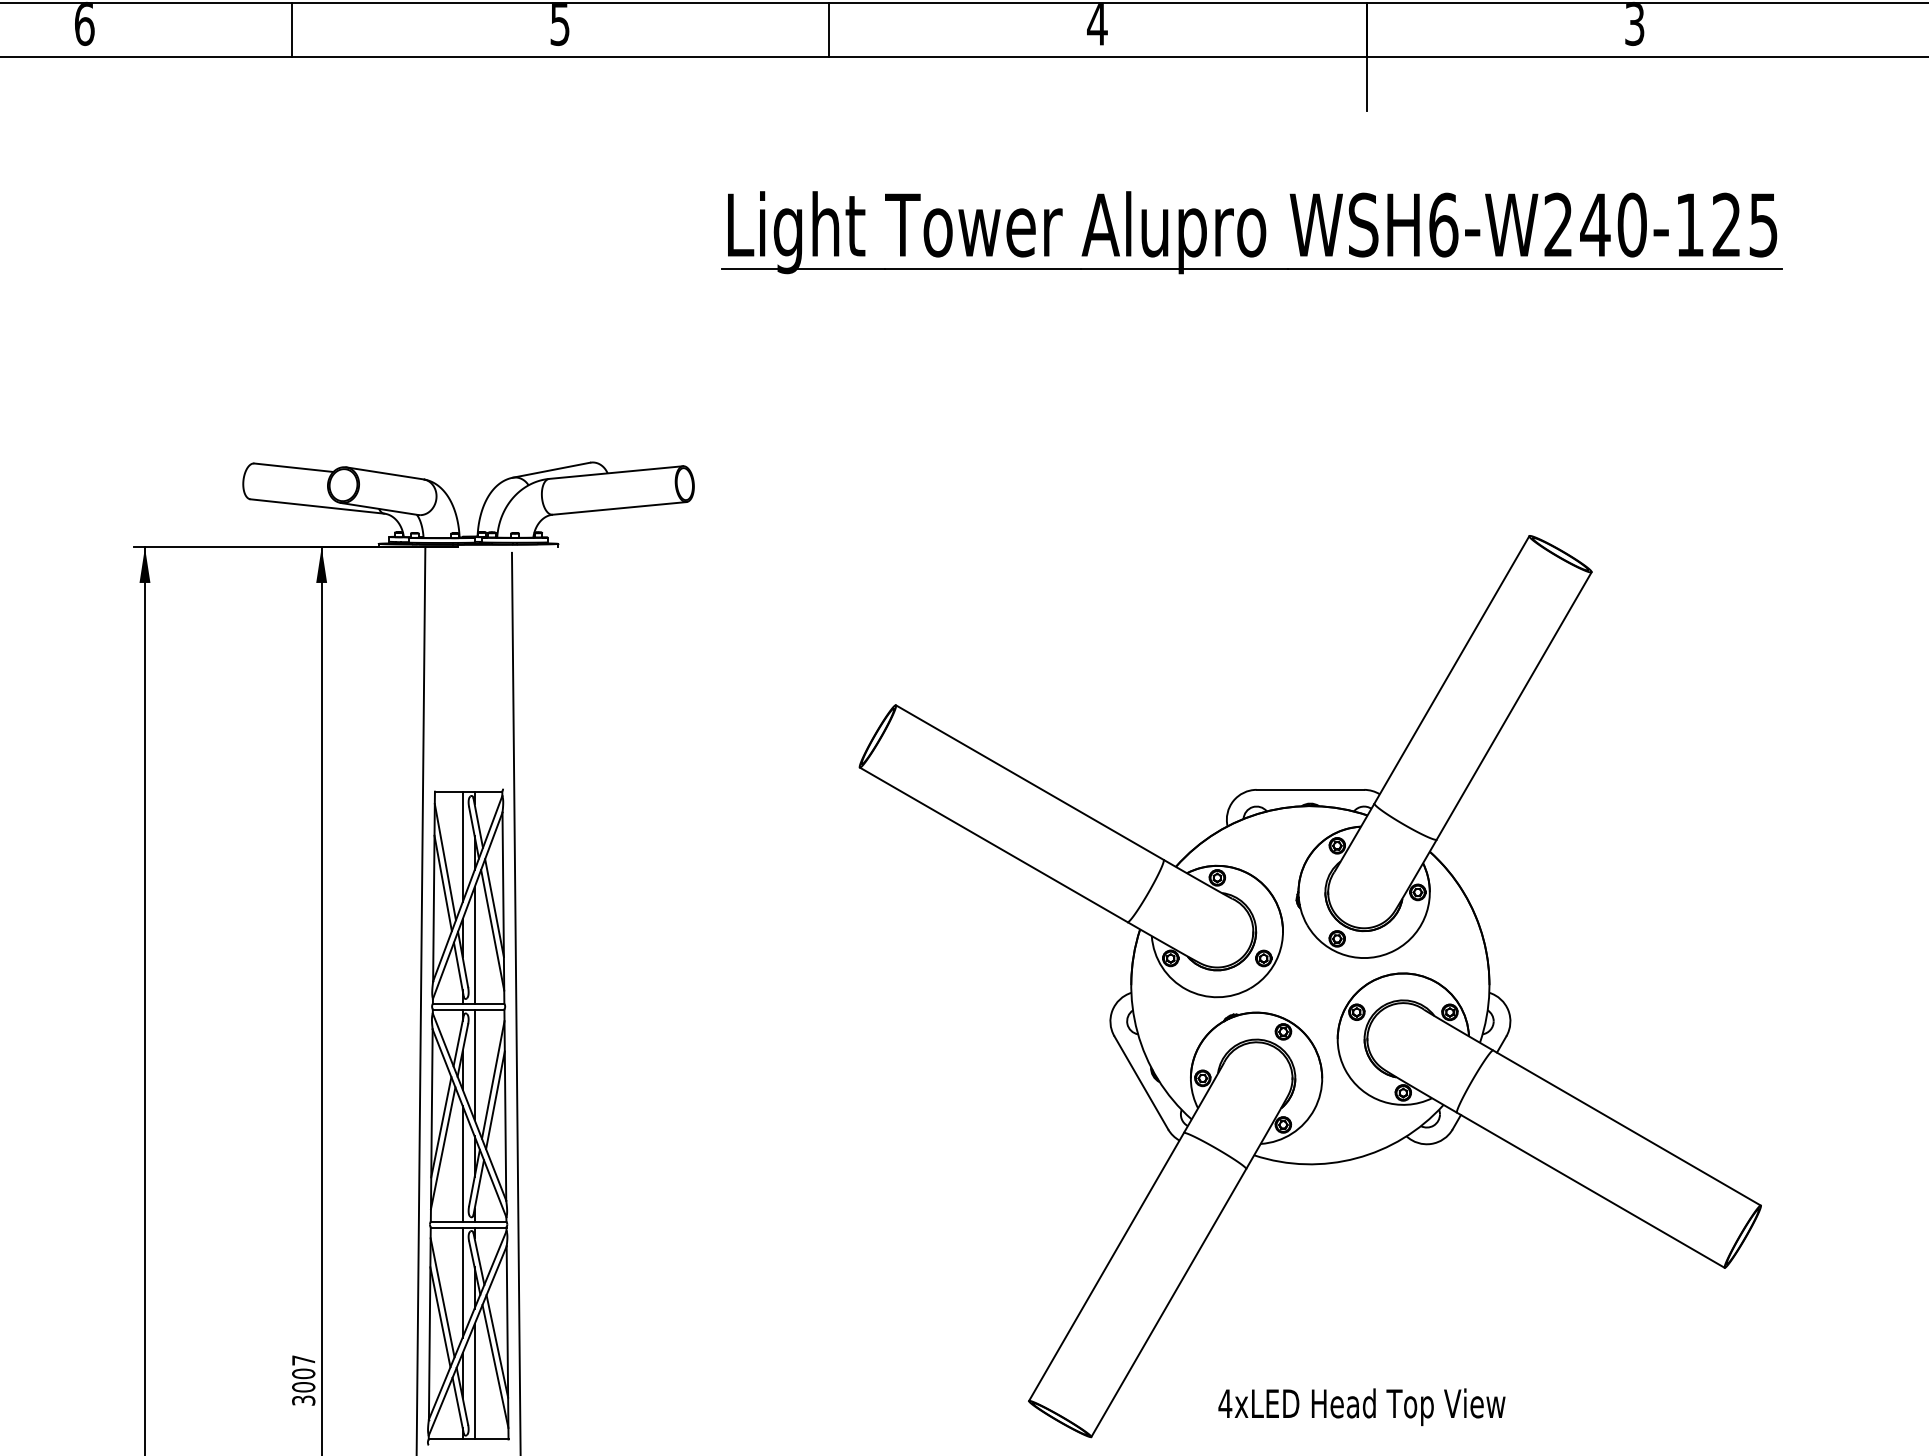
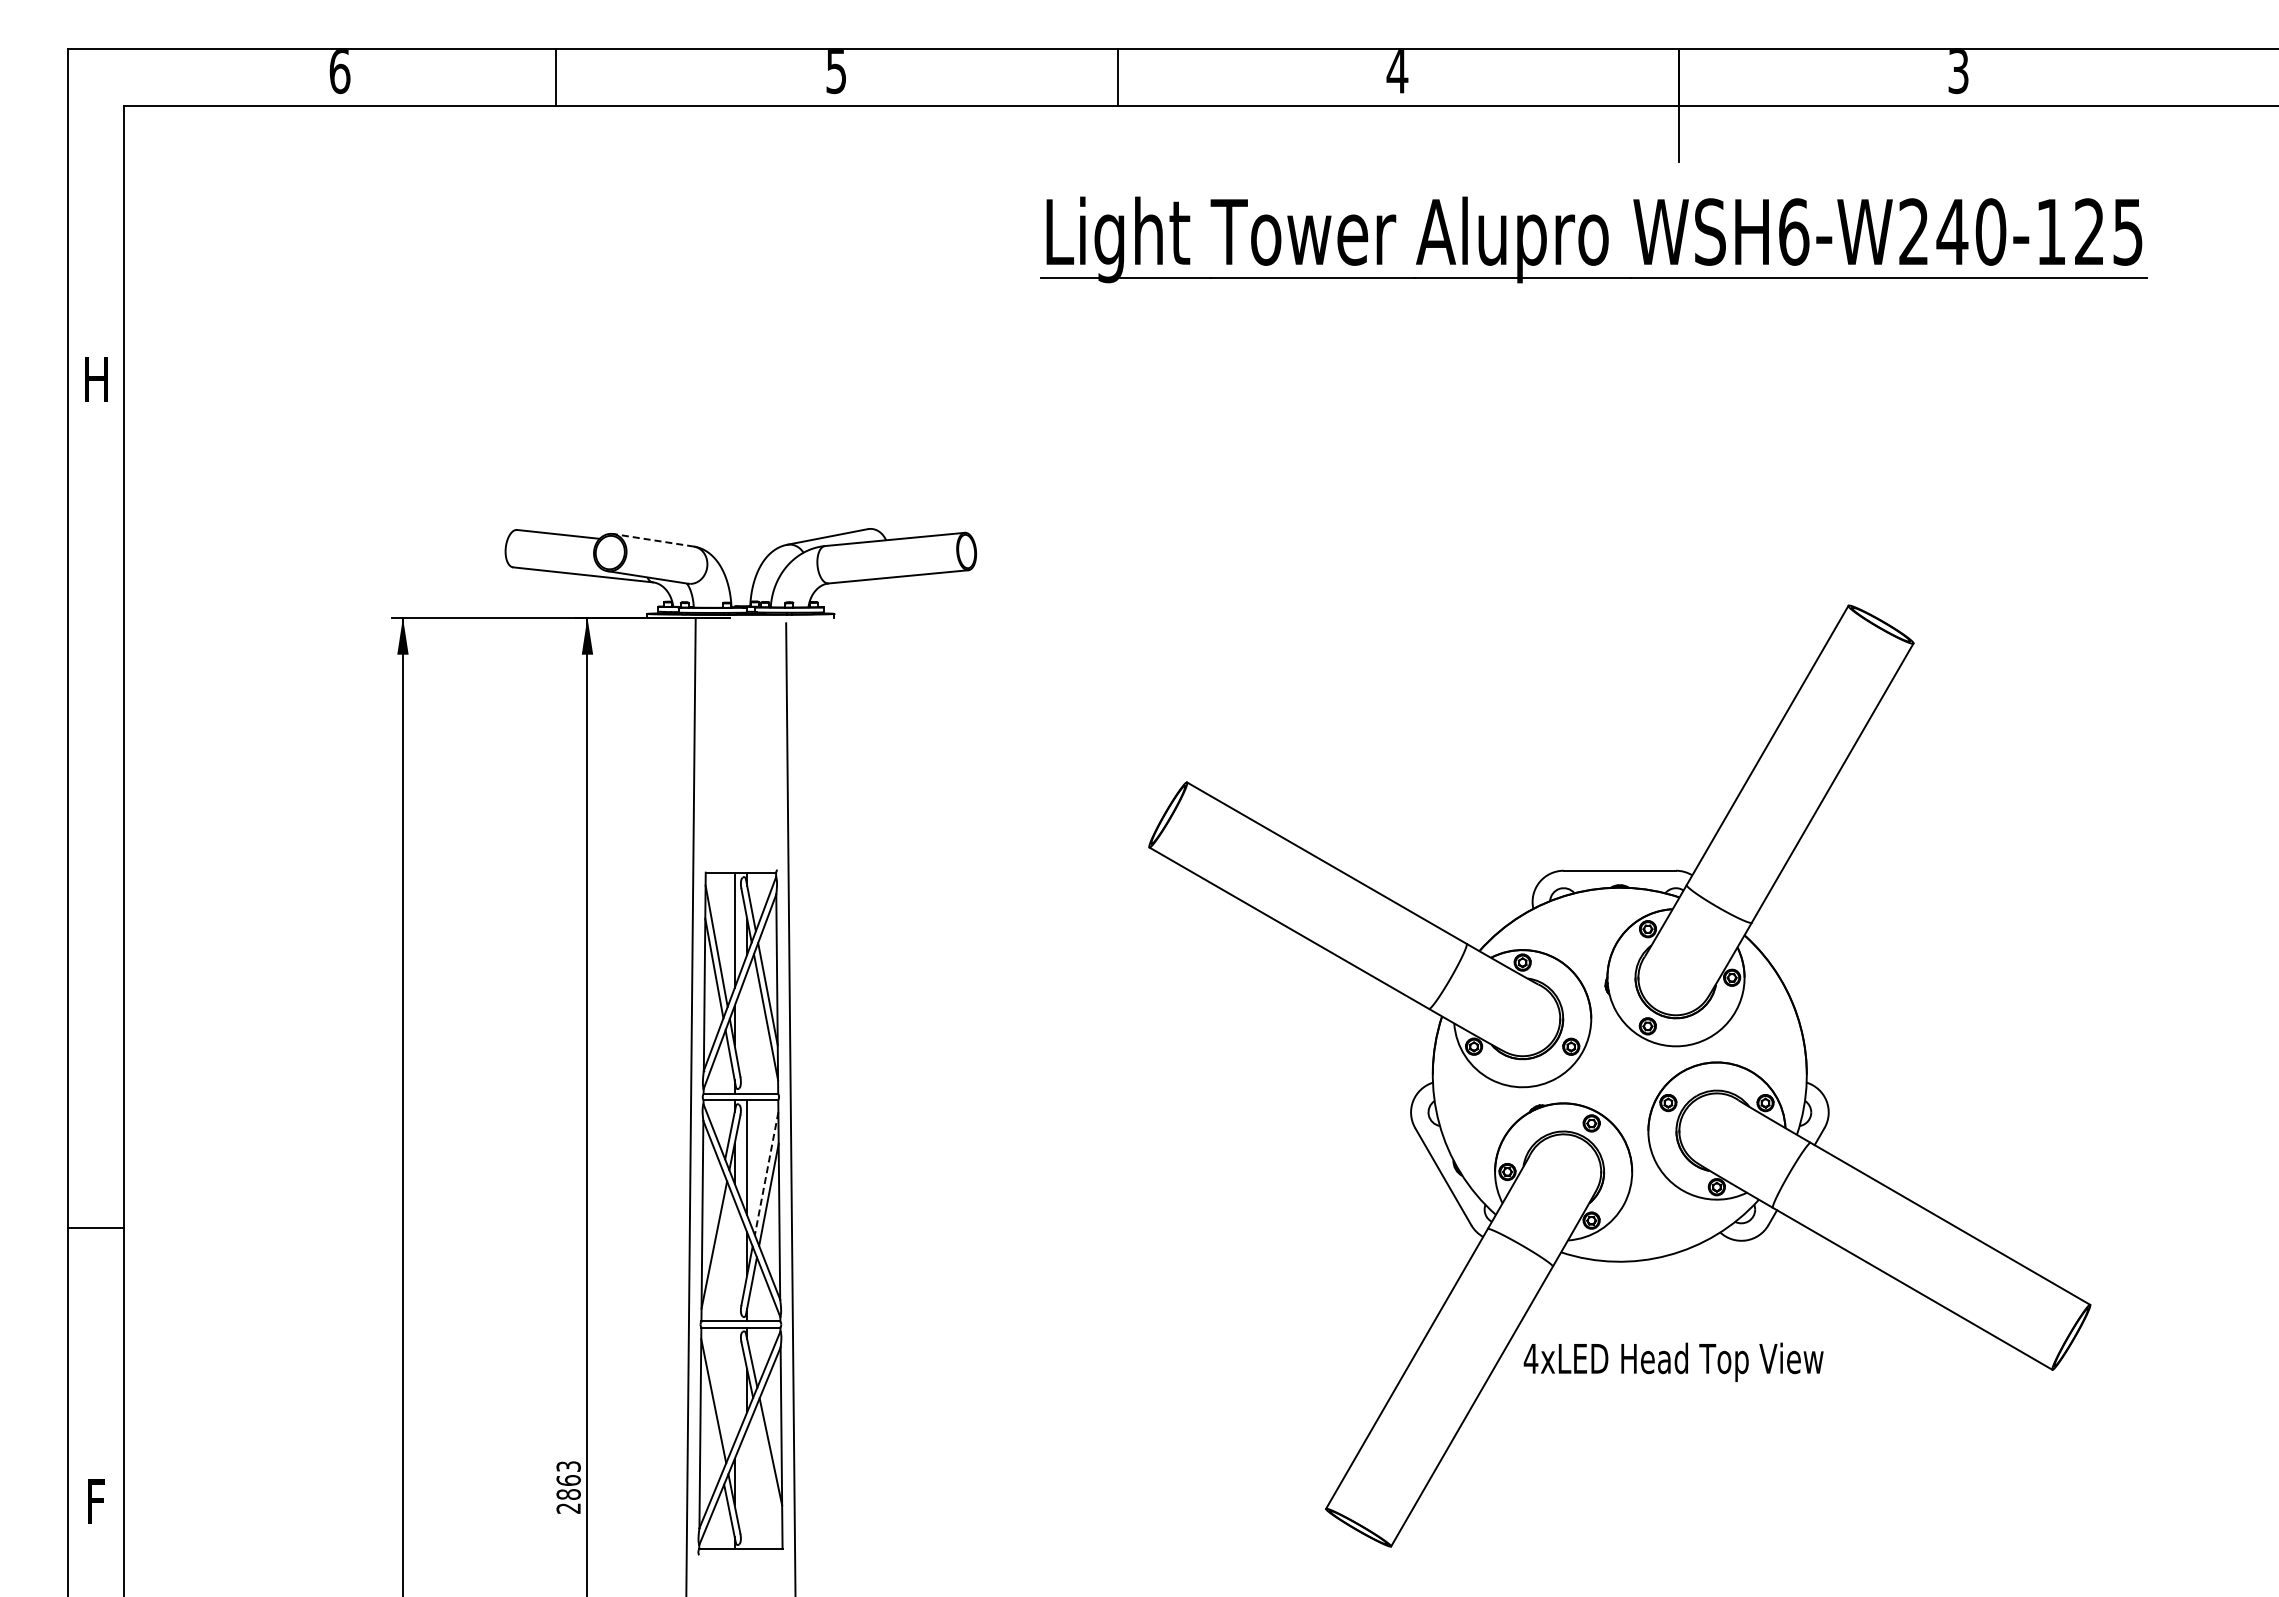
part: (1251, 232) -> (1593, 239), moved
line: (384, 473) -> (653, 540), solid -> dashed
line: (474, 944) -> (747, 1032), removed
line: (493, 1079) -> (766, 1173), solid -> dashed
line: (440, 1126) -> (711, 1222), removed
line: (462, 1163) -> (734, 1260), removed
line: (462, 1281) -> (734, 1384), removed
line: (439, 1317) -> (710, 1421), removed
line: (495, 1366) -> (768, 1472), removed
text: (303, 1380) -> (568, 1487), 3007 -> 2863
line: (474, 1381) -> (747, 1488), removed
text: (1361, 1406) -> (1673, 1361), moved

